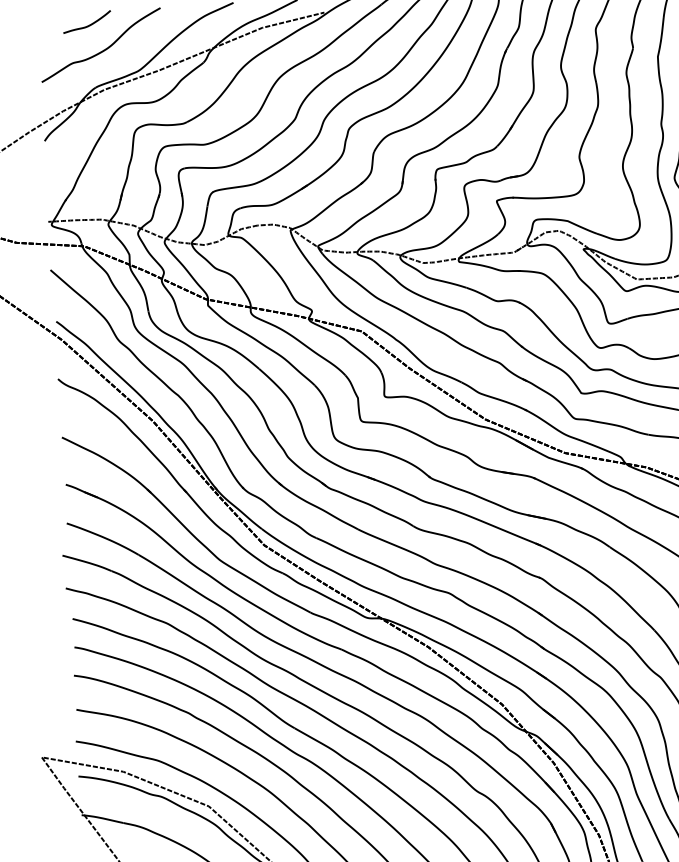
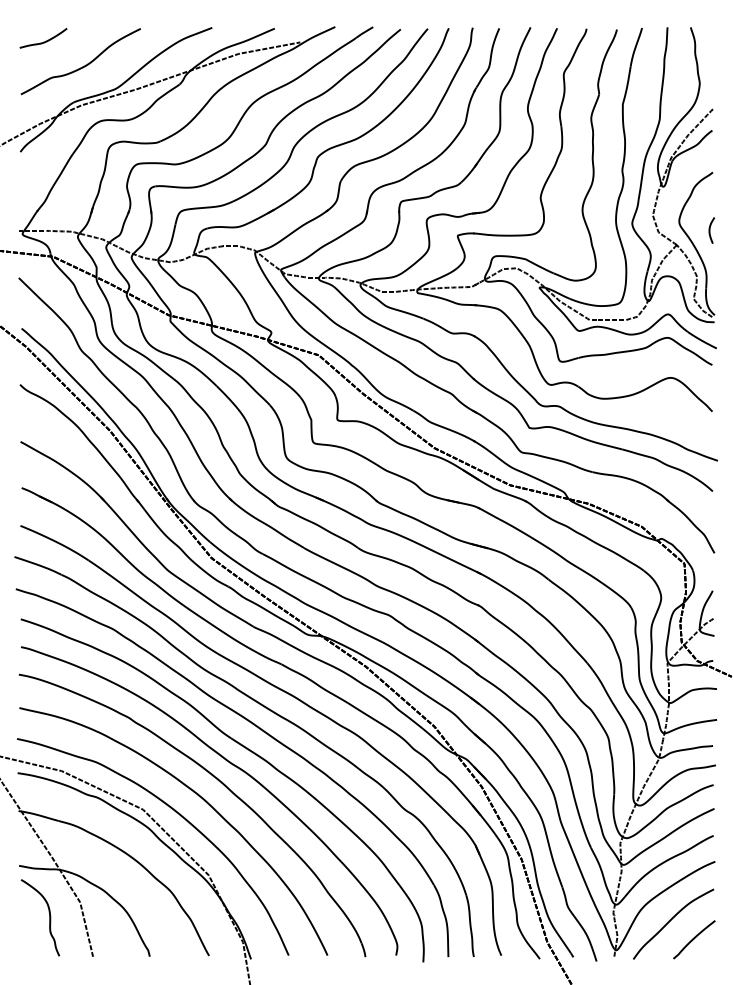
curve: (87, 25) -> (43, 41), moved

